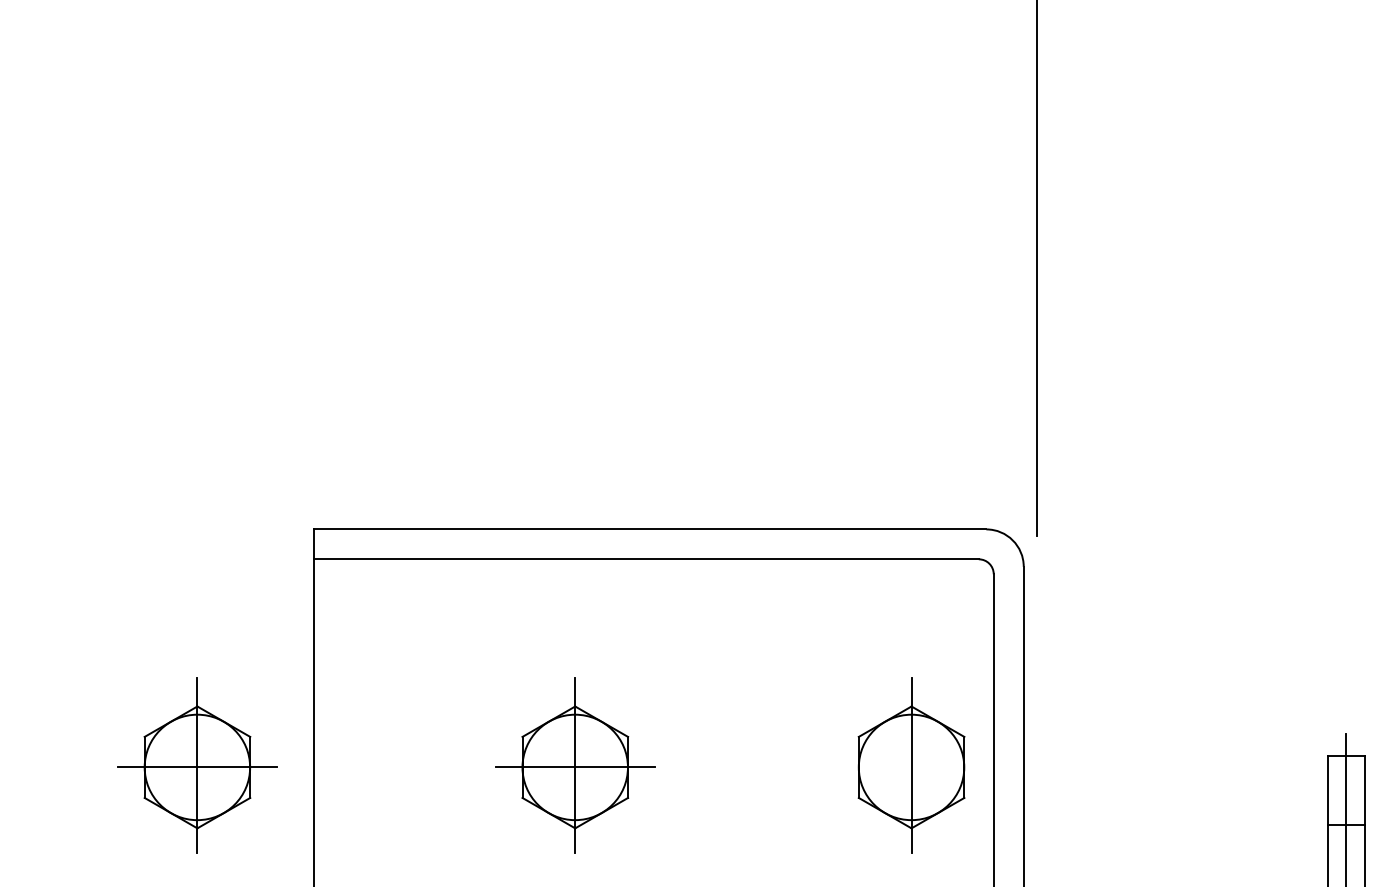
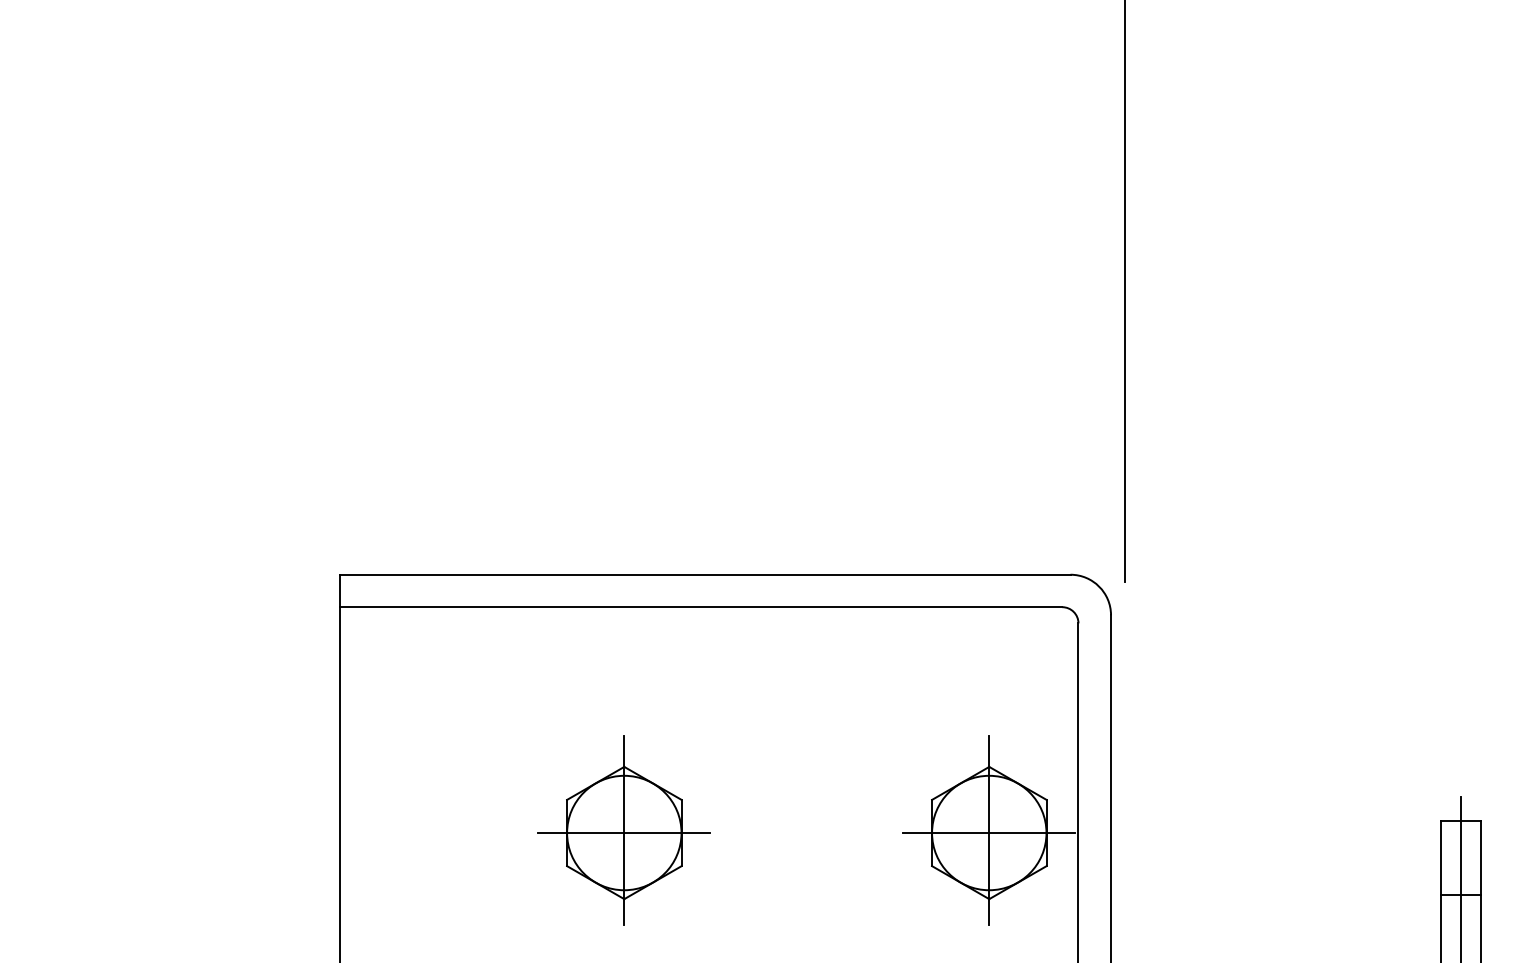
part: (196, 765) -> (213, 830), removed
line: (911, 767) -> (989, 833), added

